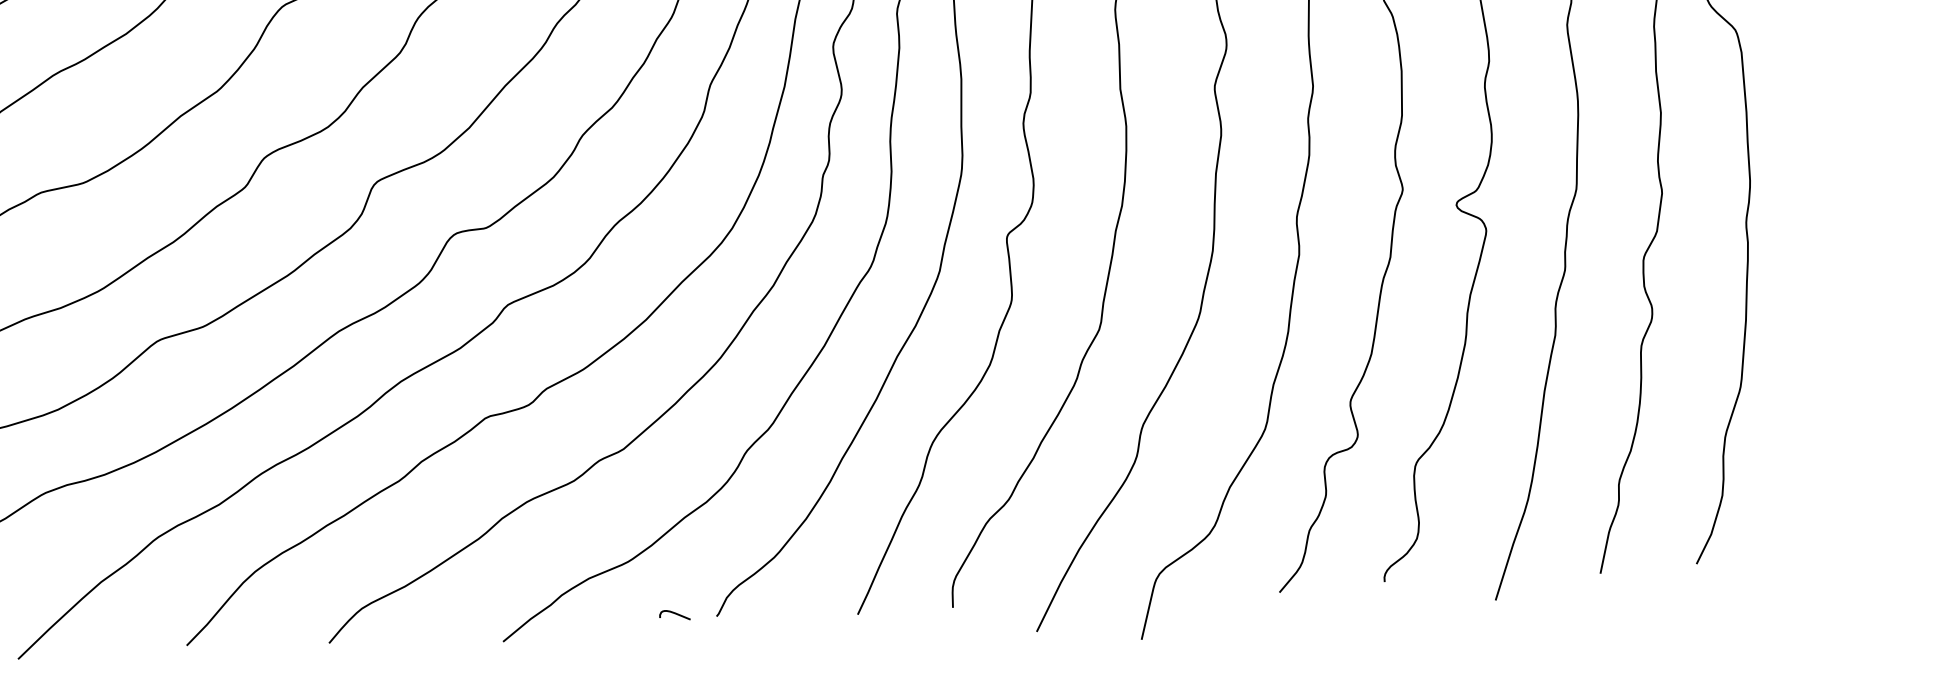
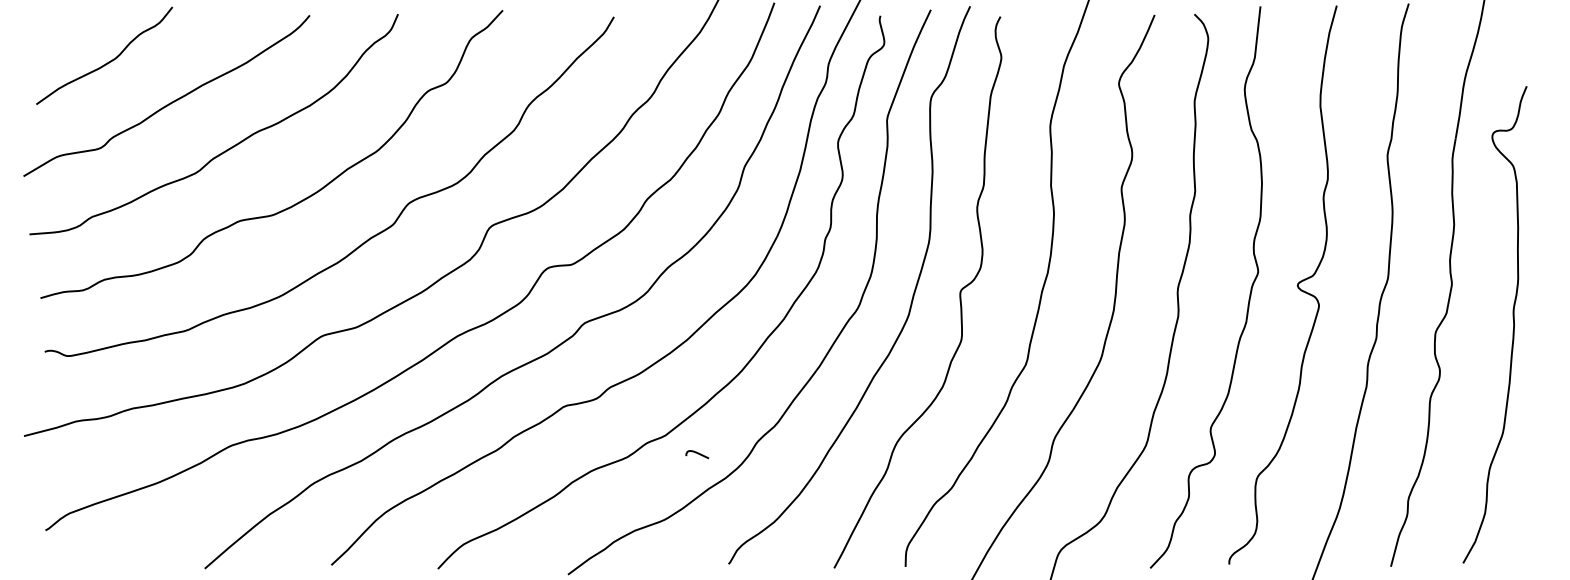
curve: (674, 615) -> (697, 454), moved

